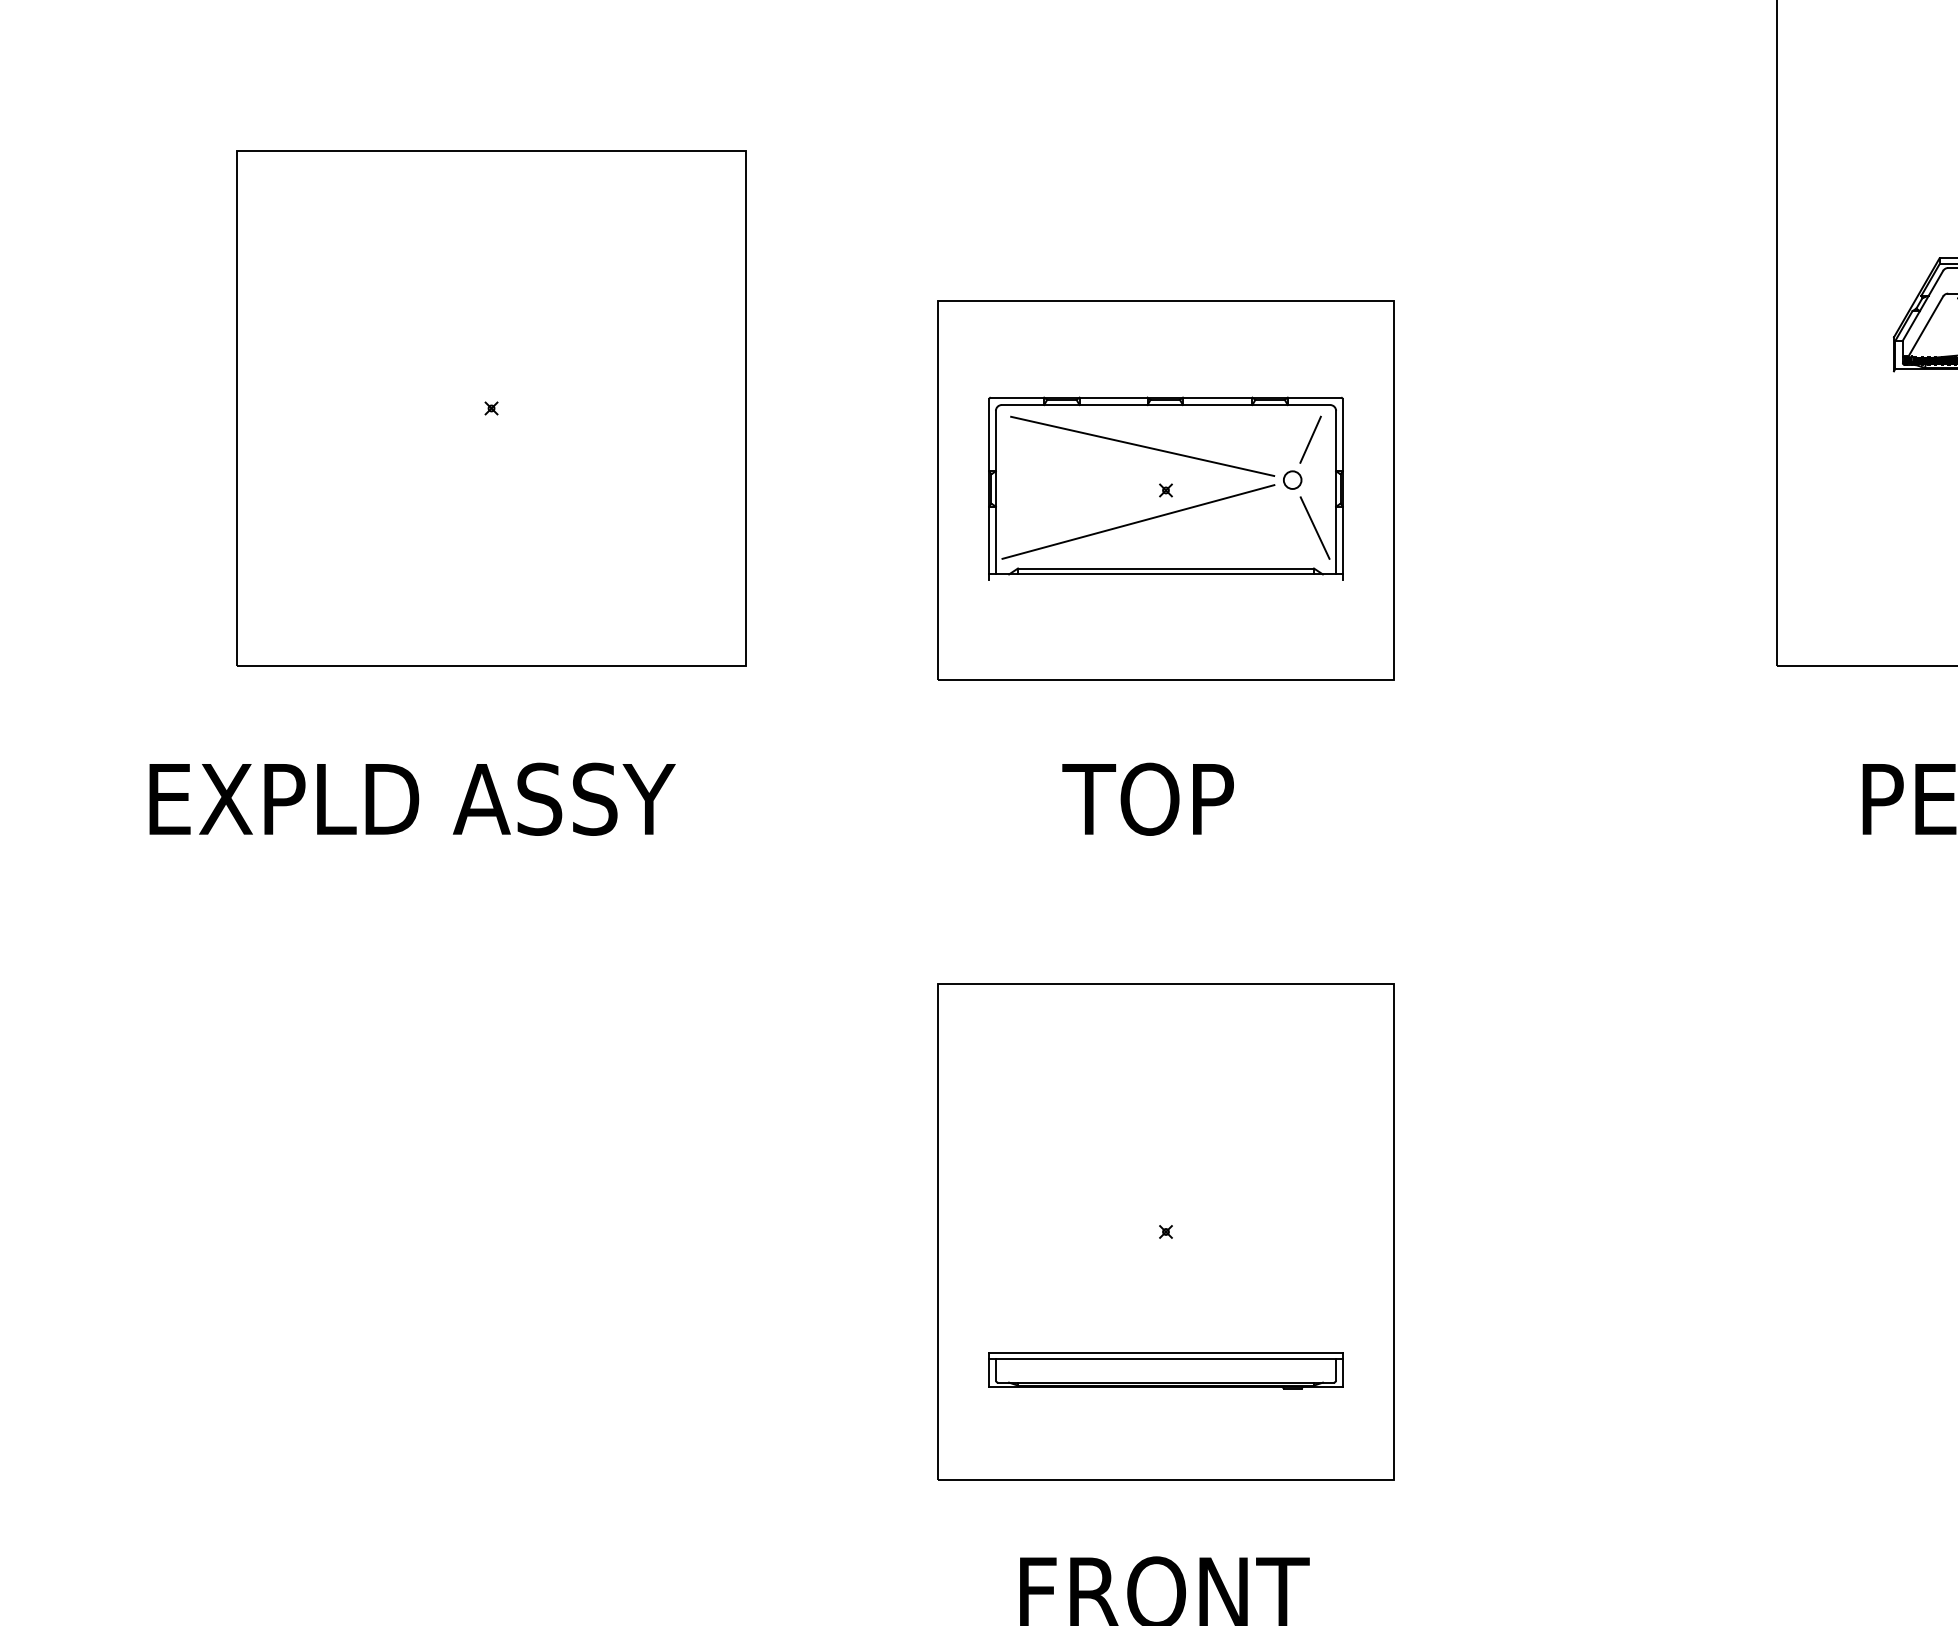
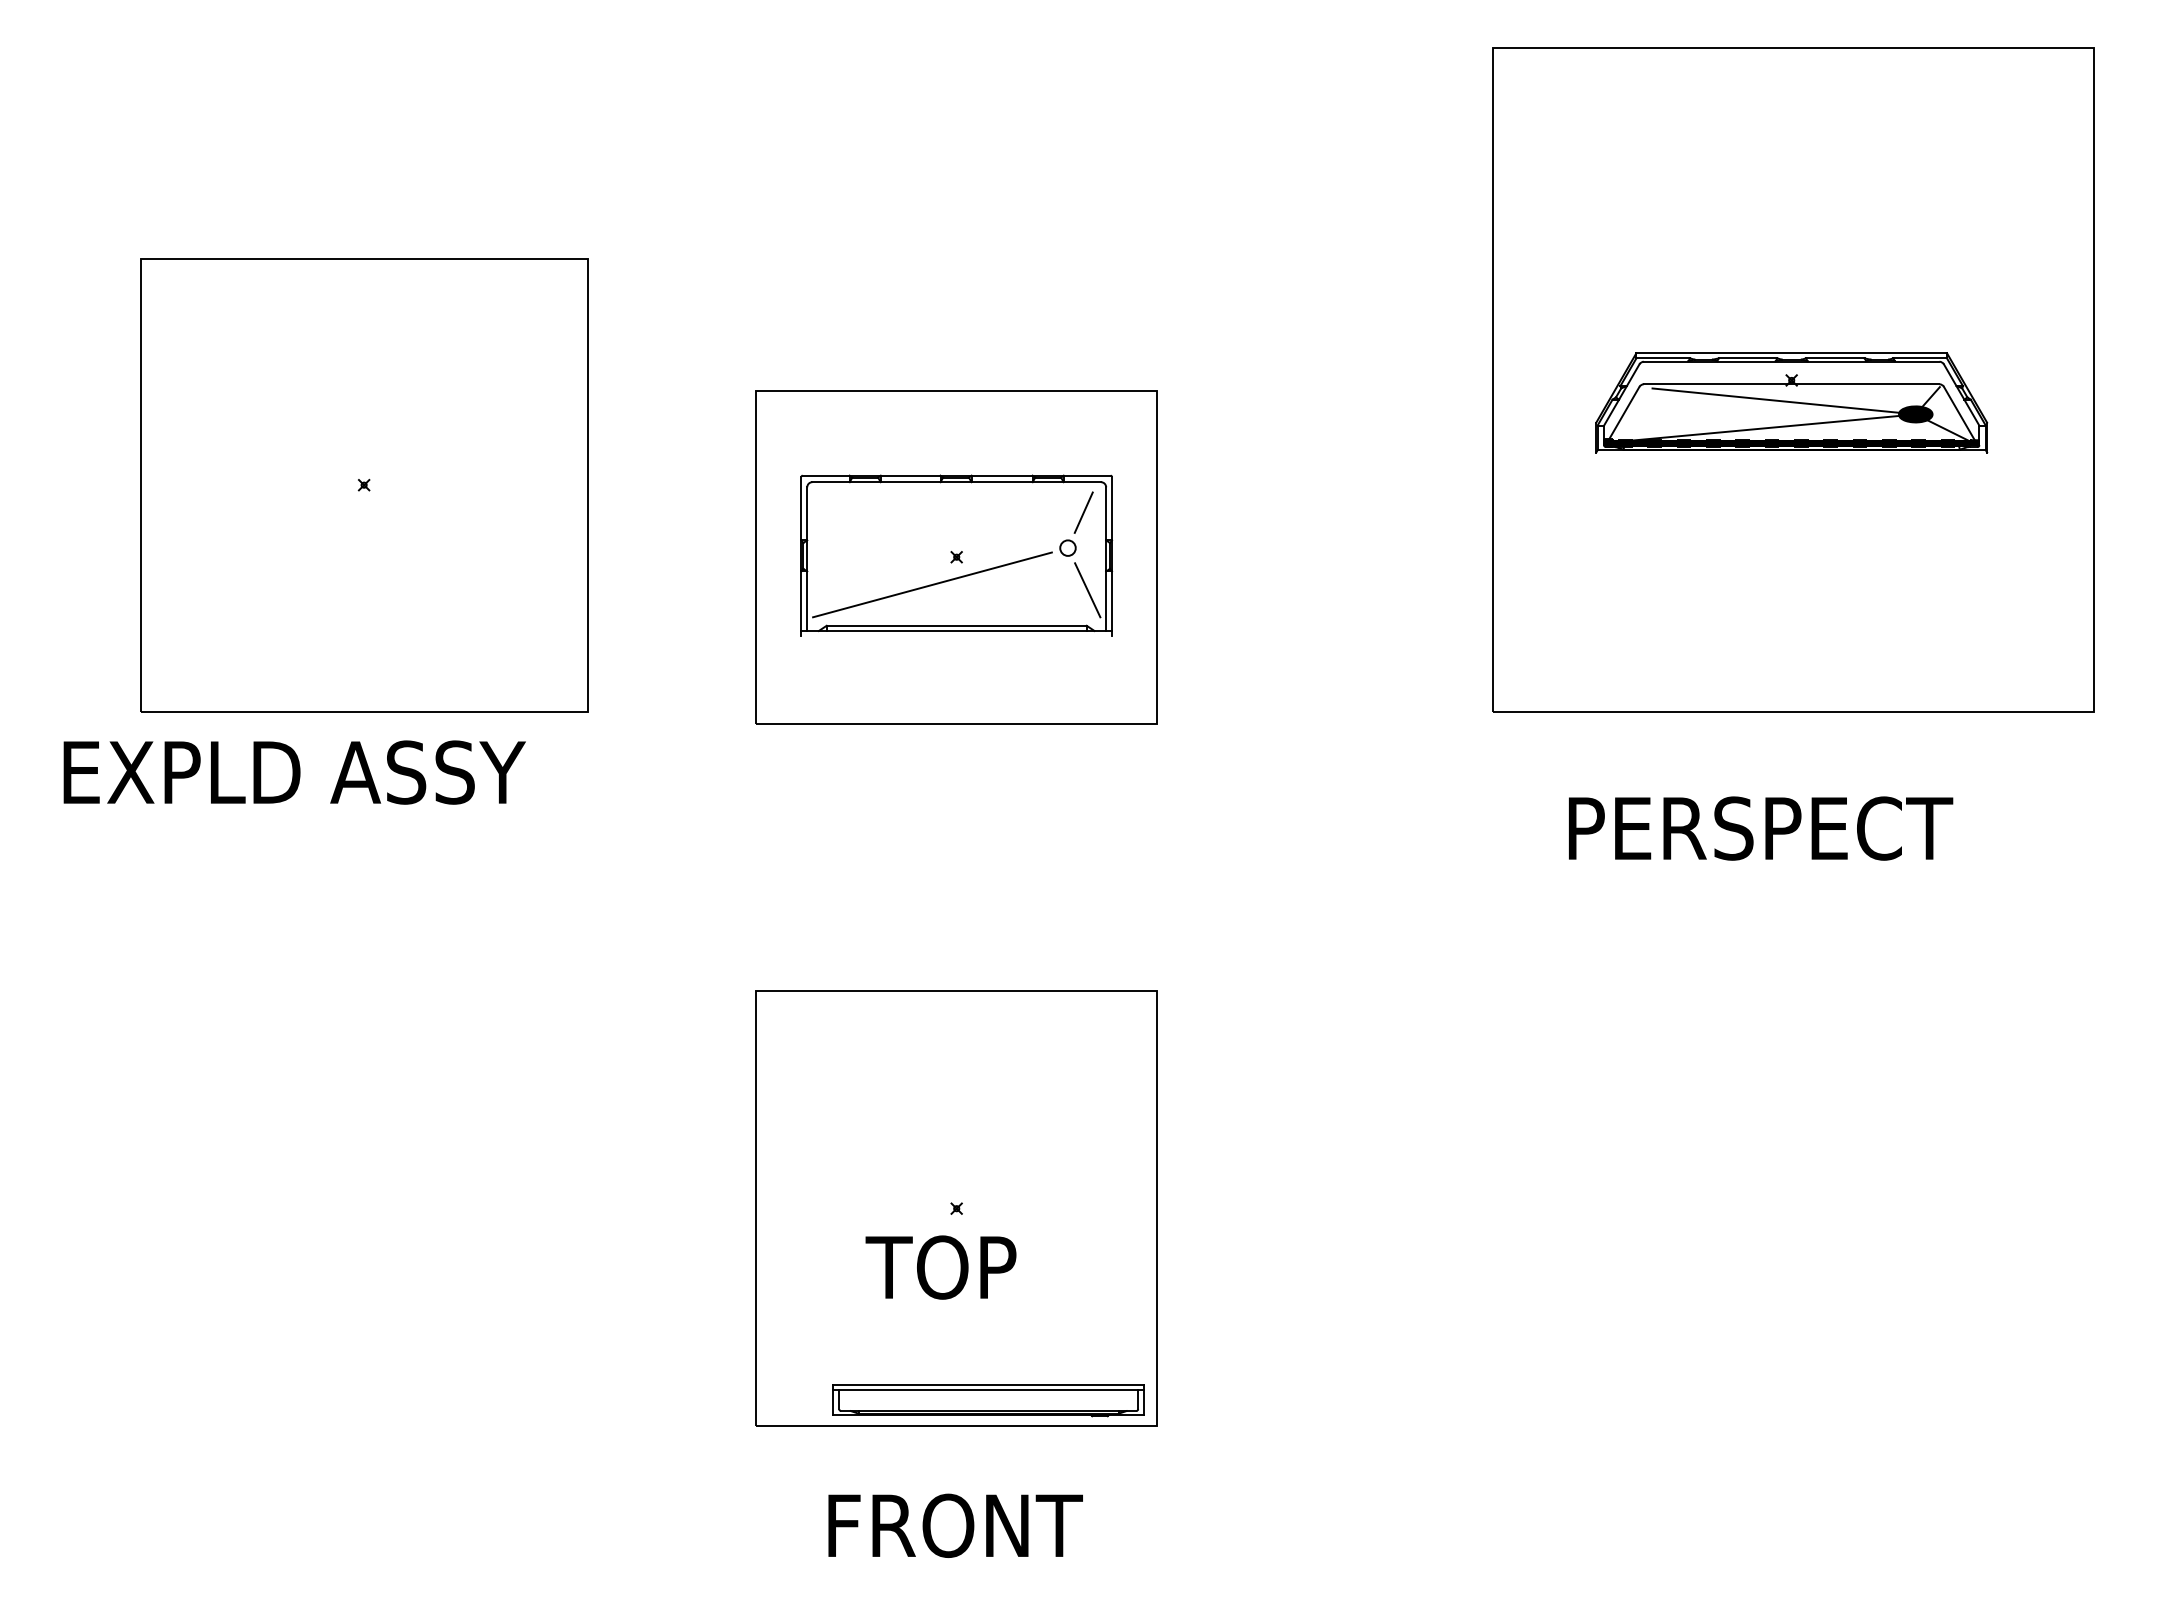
line: (1141, 446) -> (935, 518), removed
text: (412, 799) -> (294, 772), moved
text: (1147, 799) -> (940, 1267), moved
part: (1165, 1370) -> (988, 1400), moved

